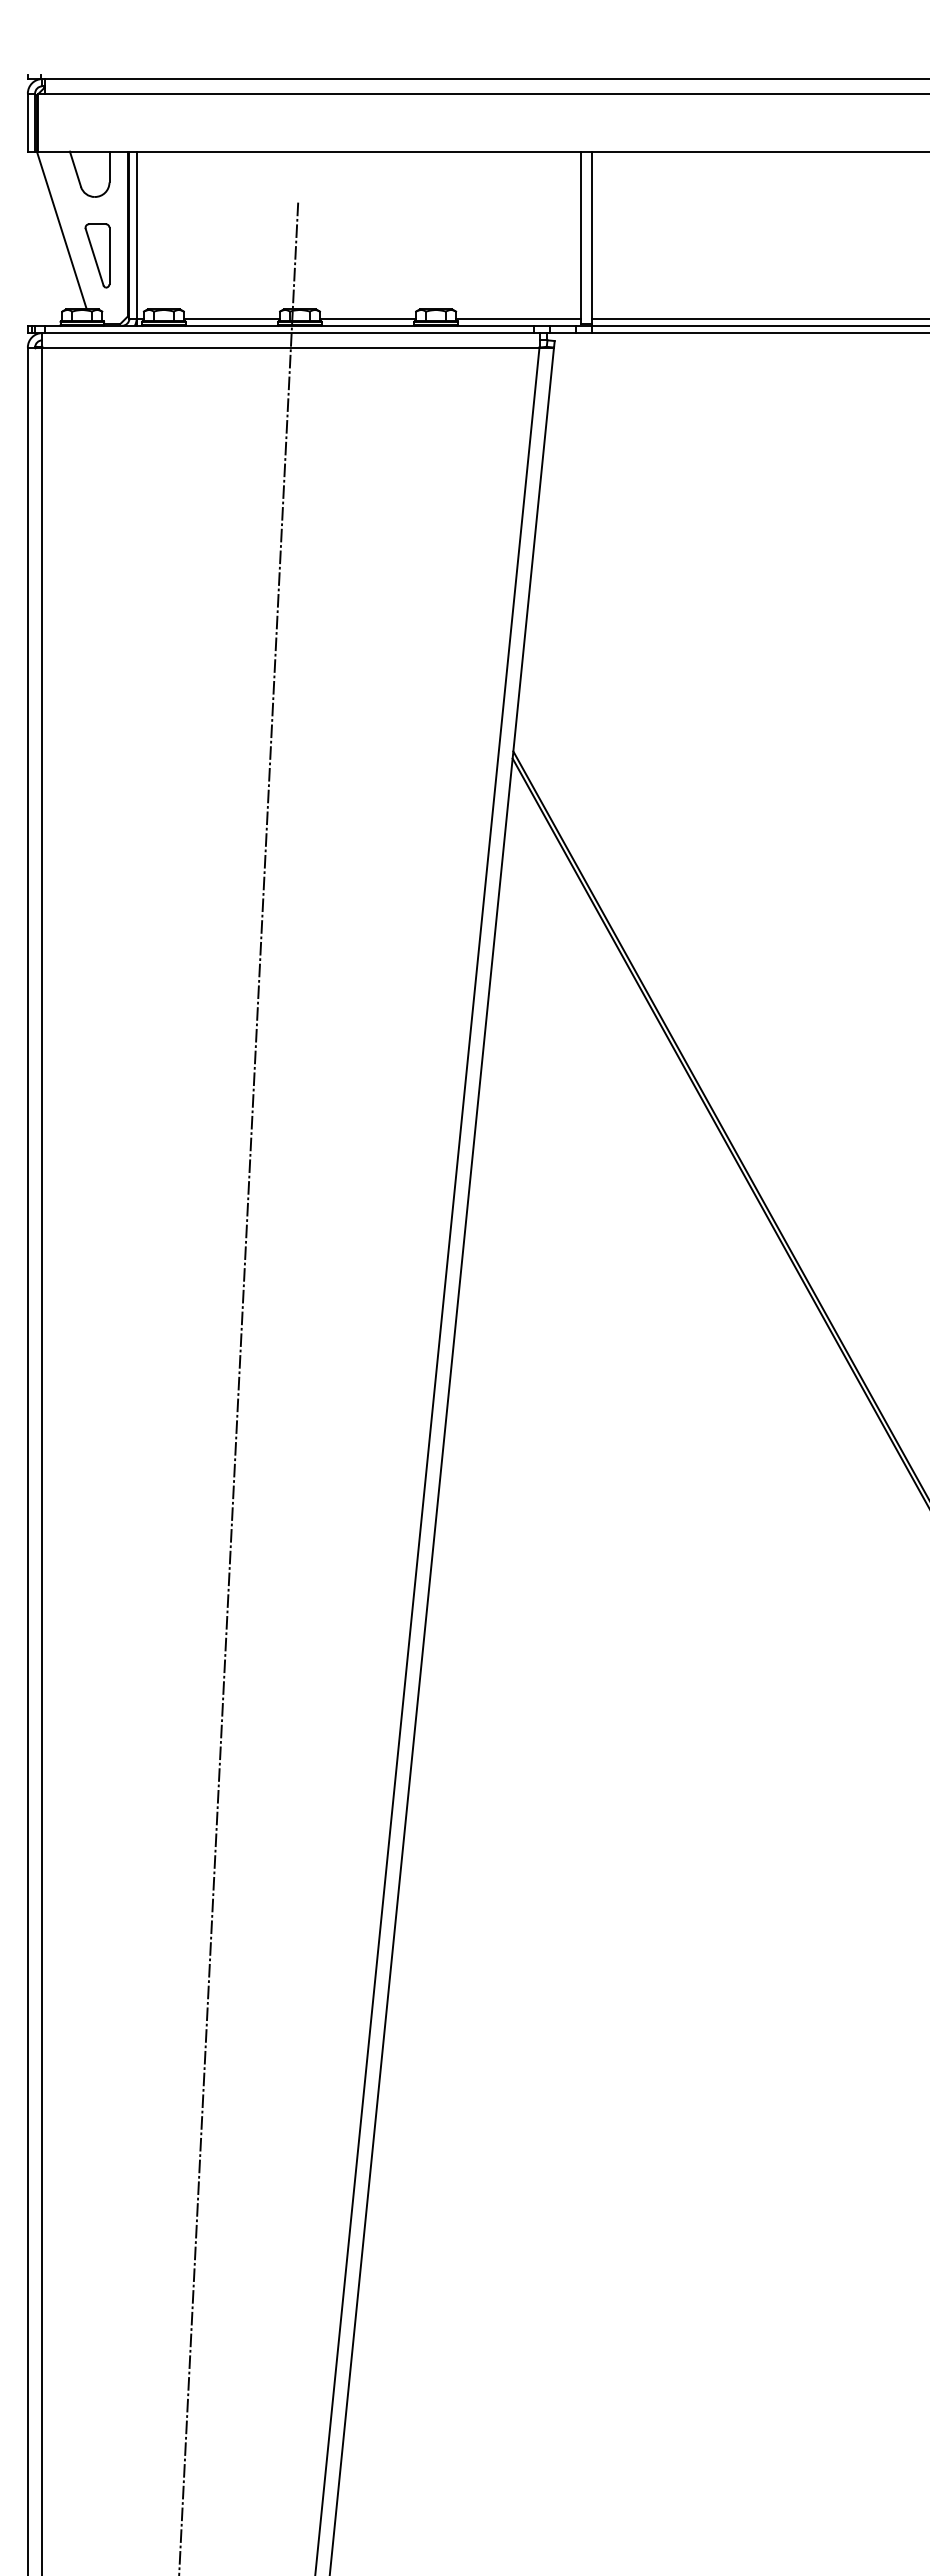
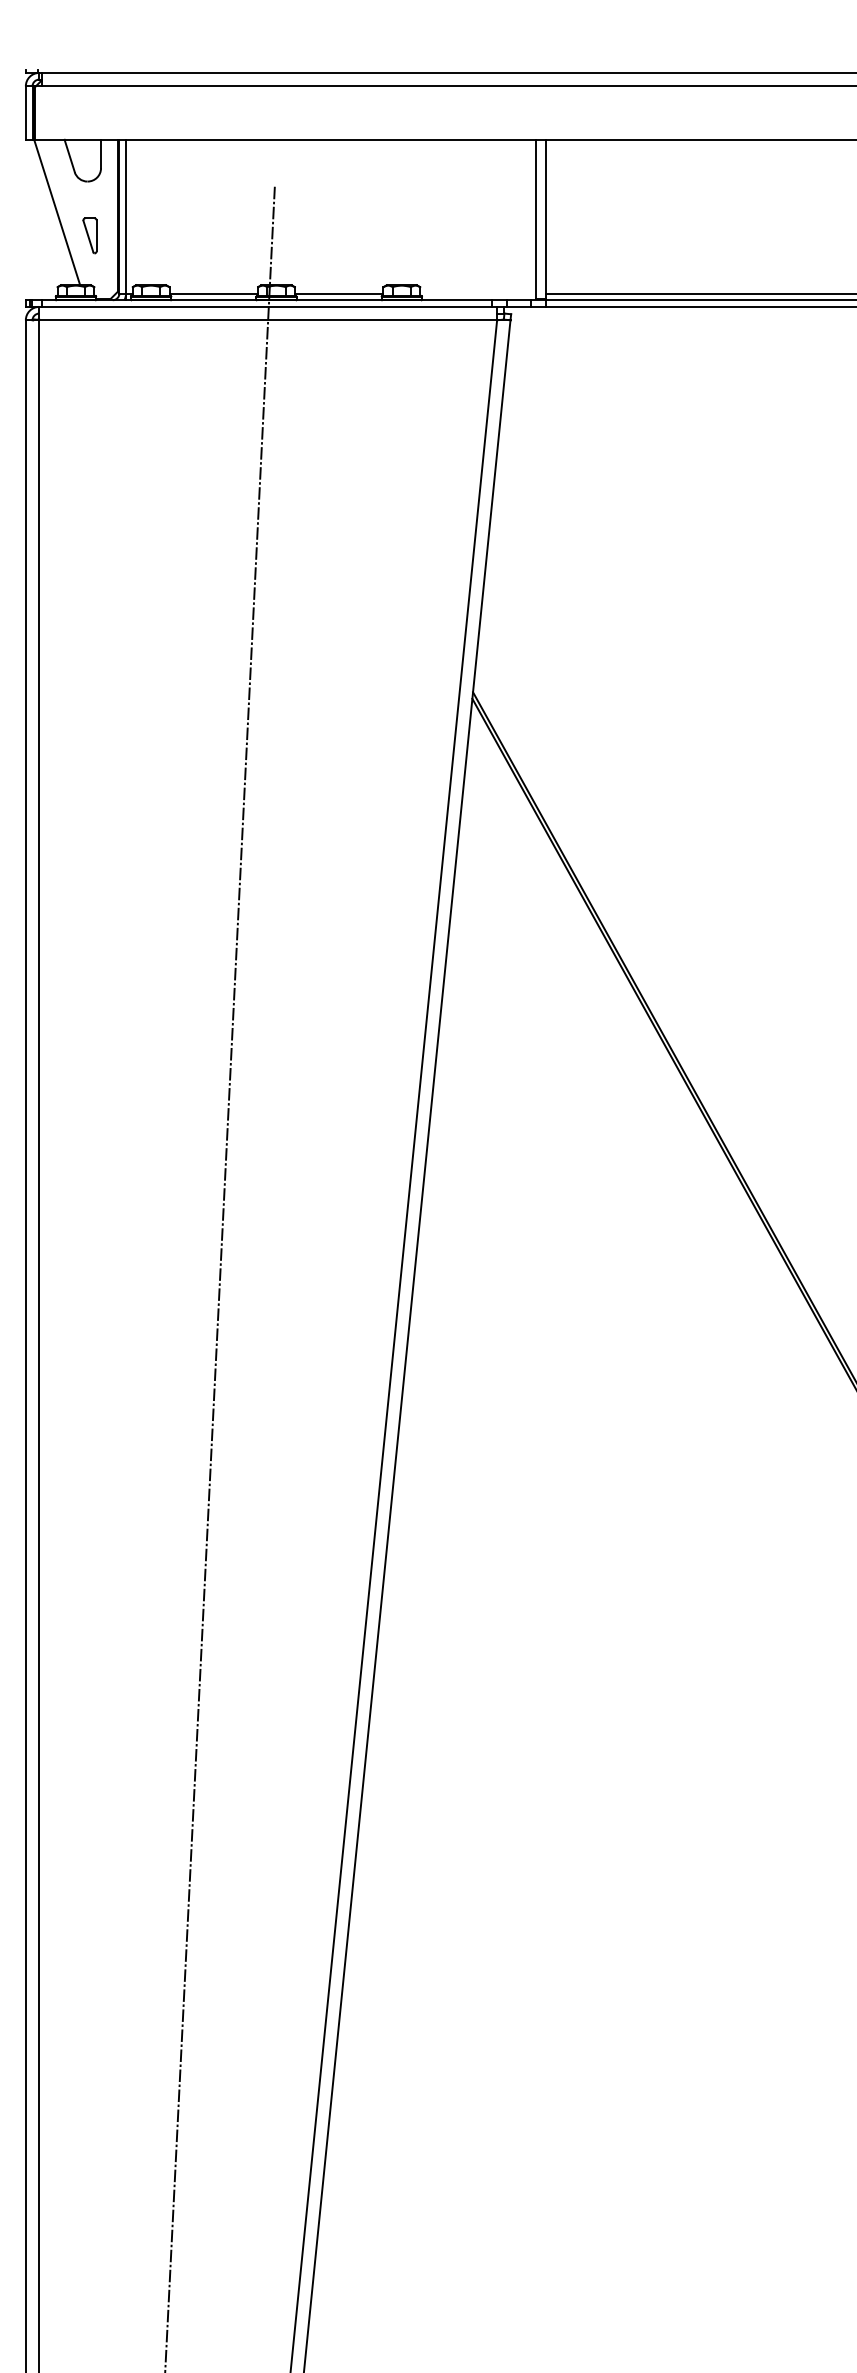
part: (97, 255) -> (89, 235), size x0.6
line: (518, 318) -> (477, 293), removed

